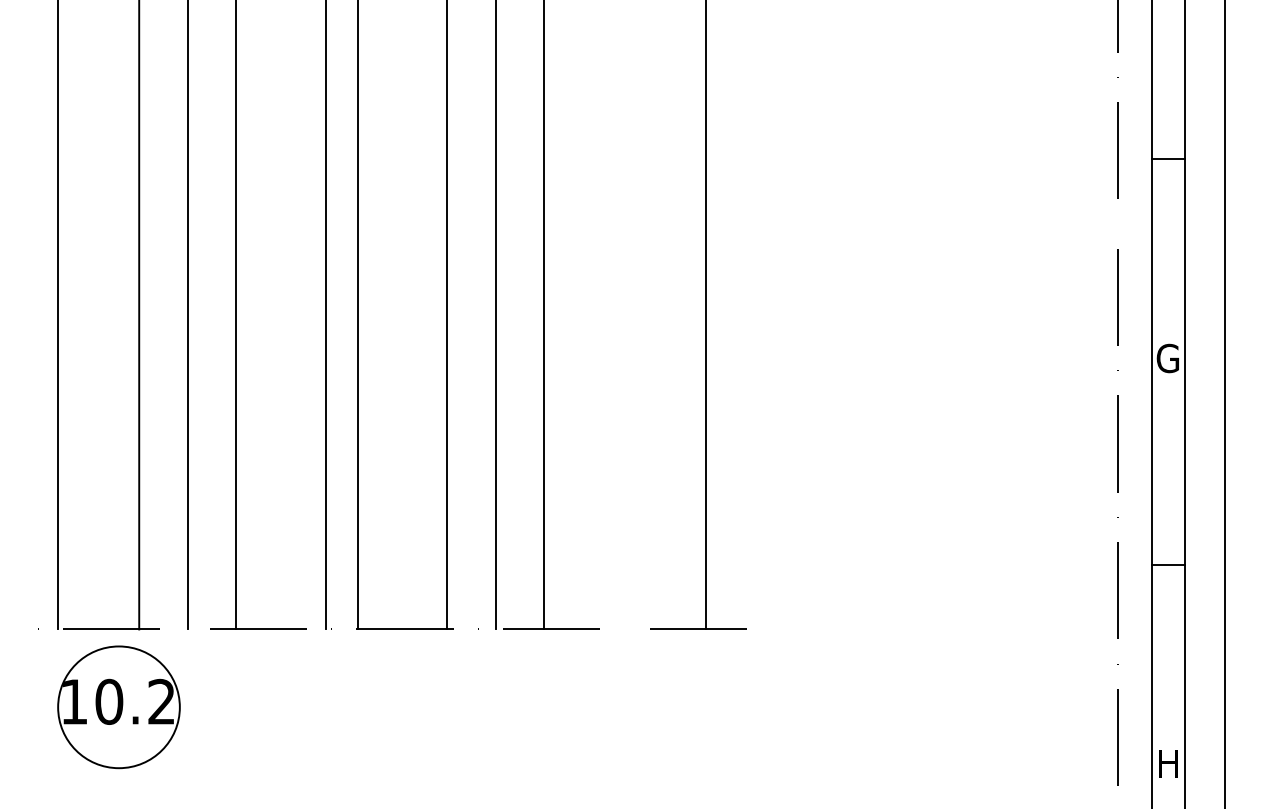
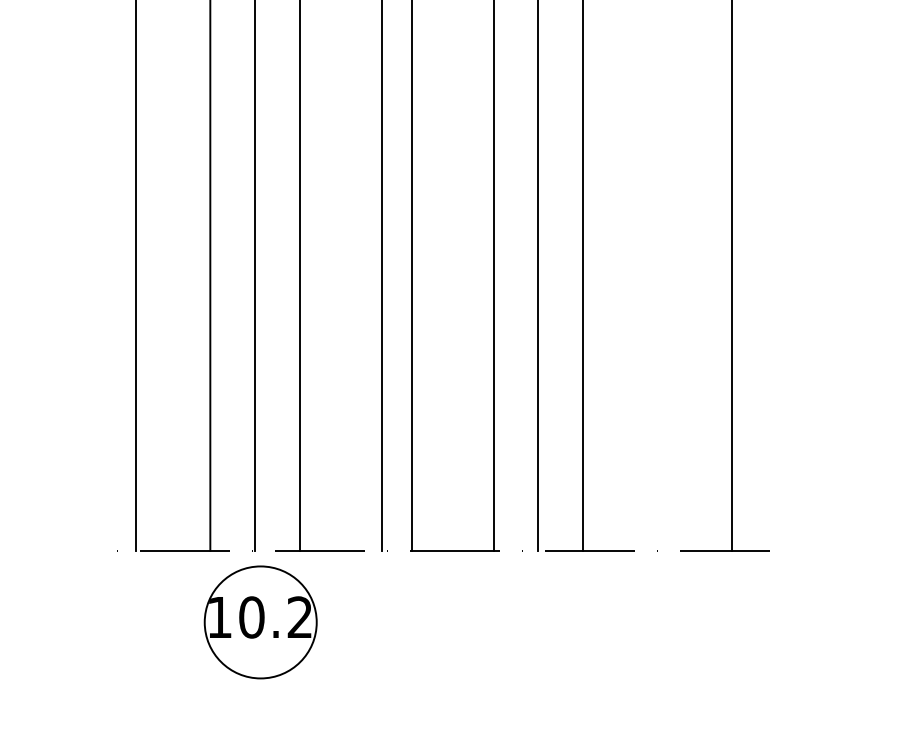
part: (118, 707) -> (260, 622), moved

